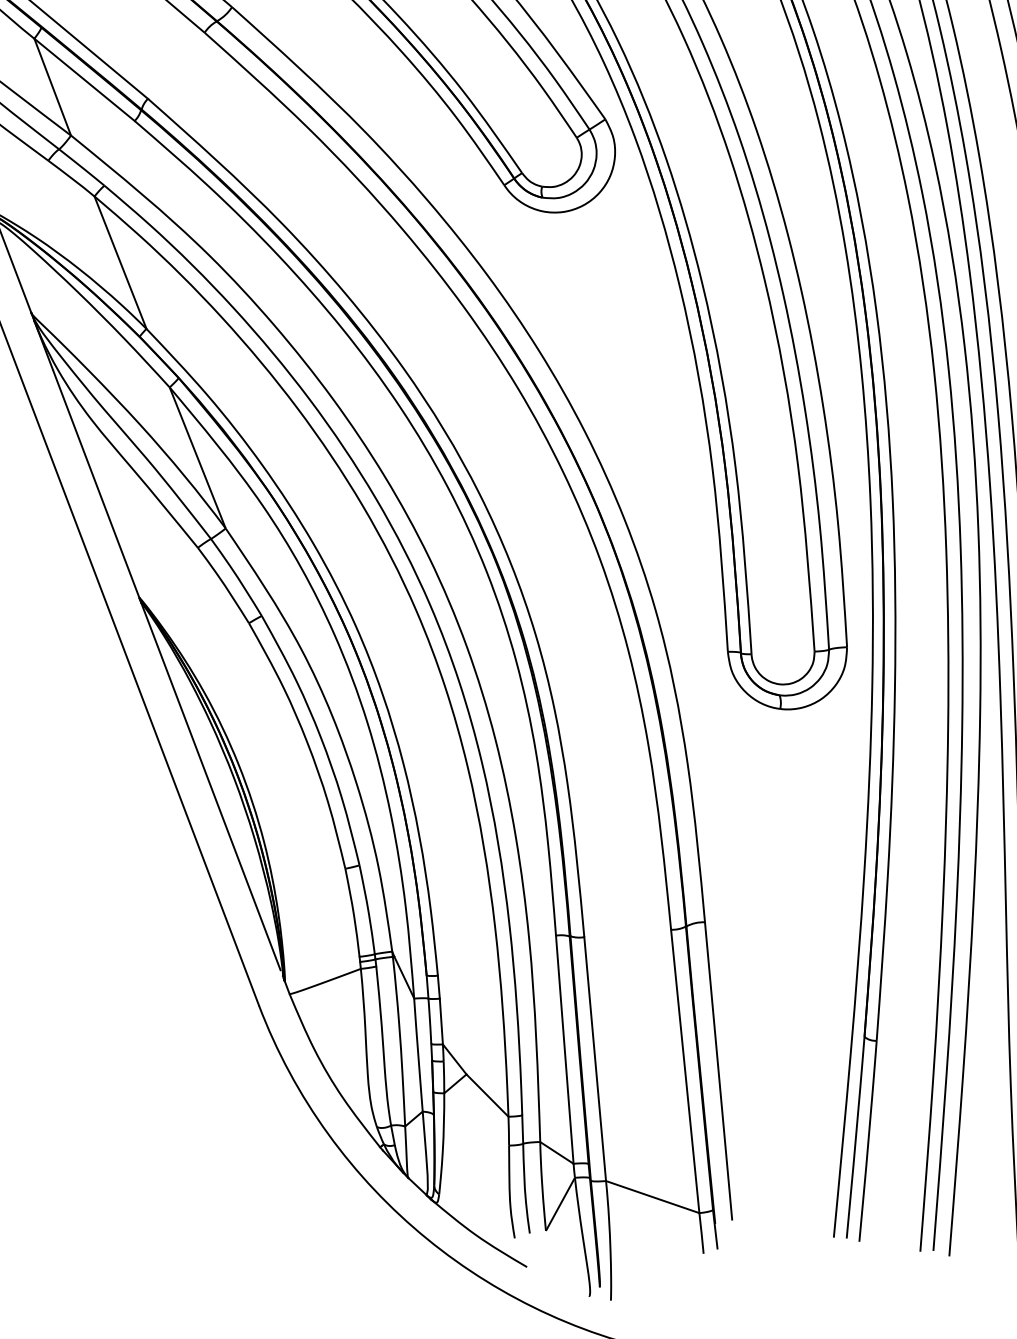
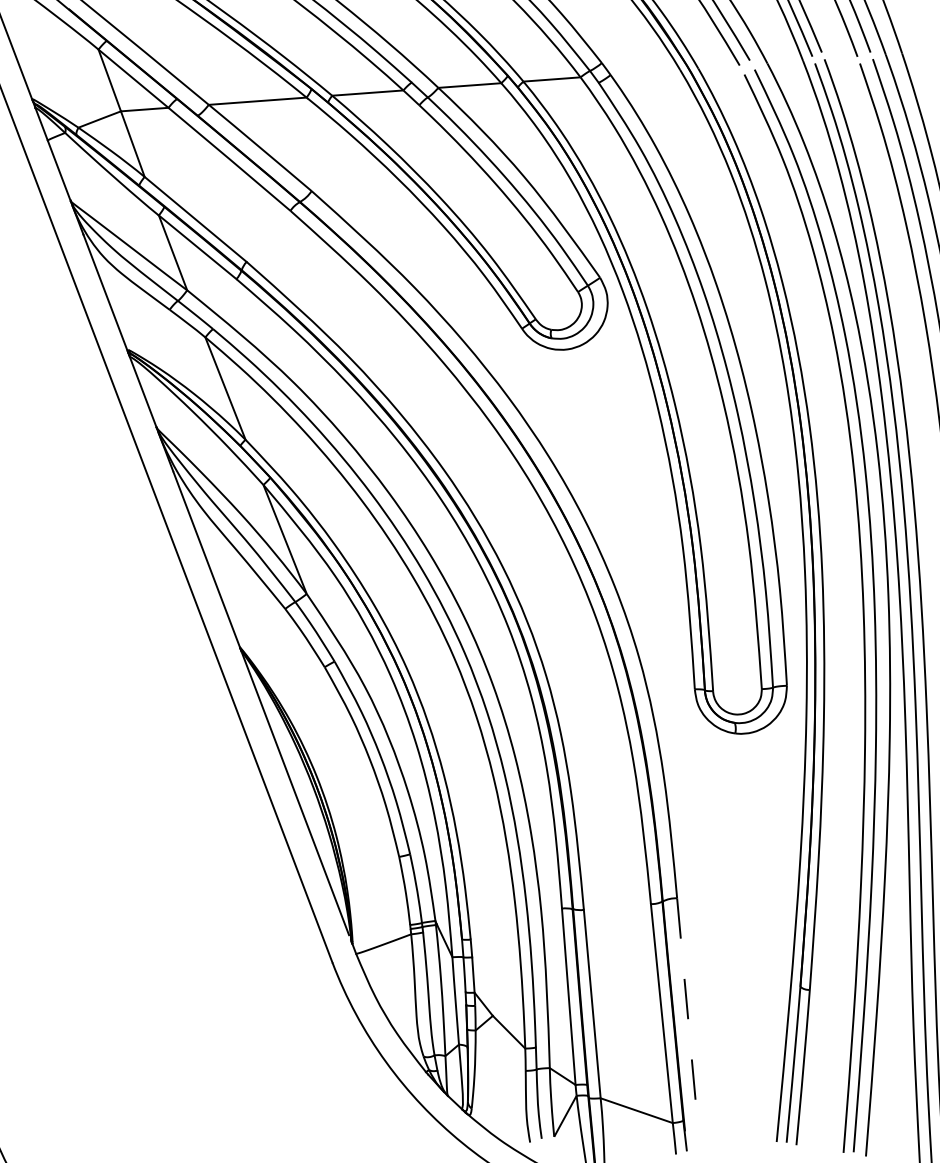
line: (718, 1071) -> (687, 1013), solid -> dashed

